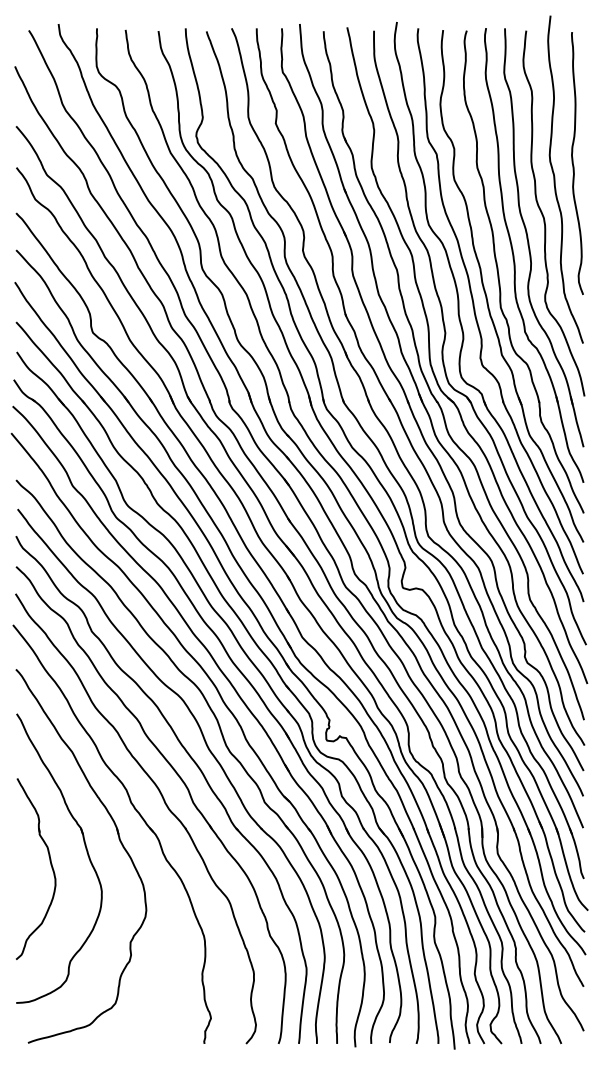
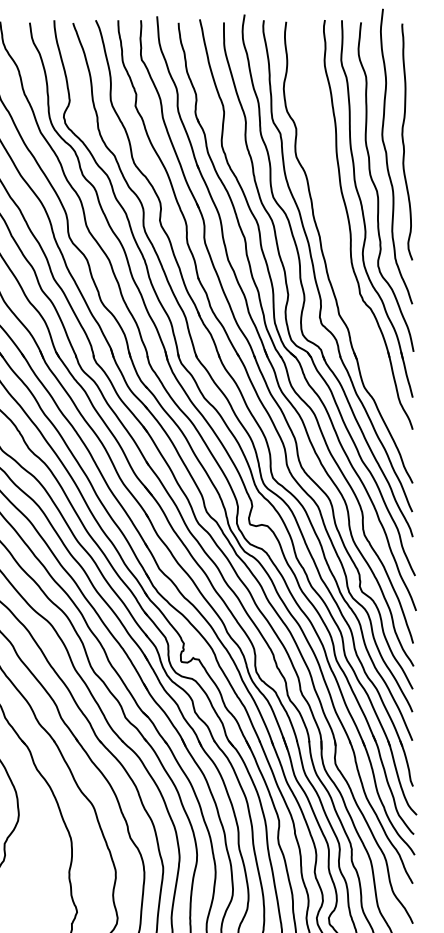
part: (499, 274) -> (337, 242), removed

